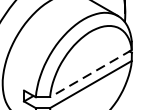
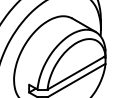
line: (90, 74) -> (76, 73), dashed -> solid

